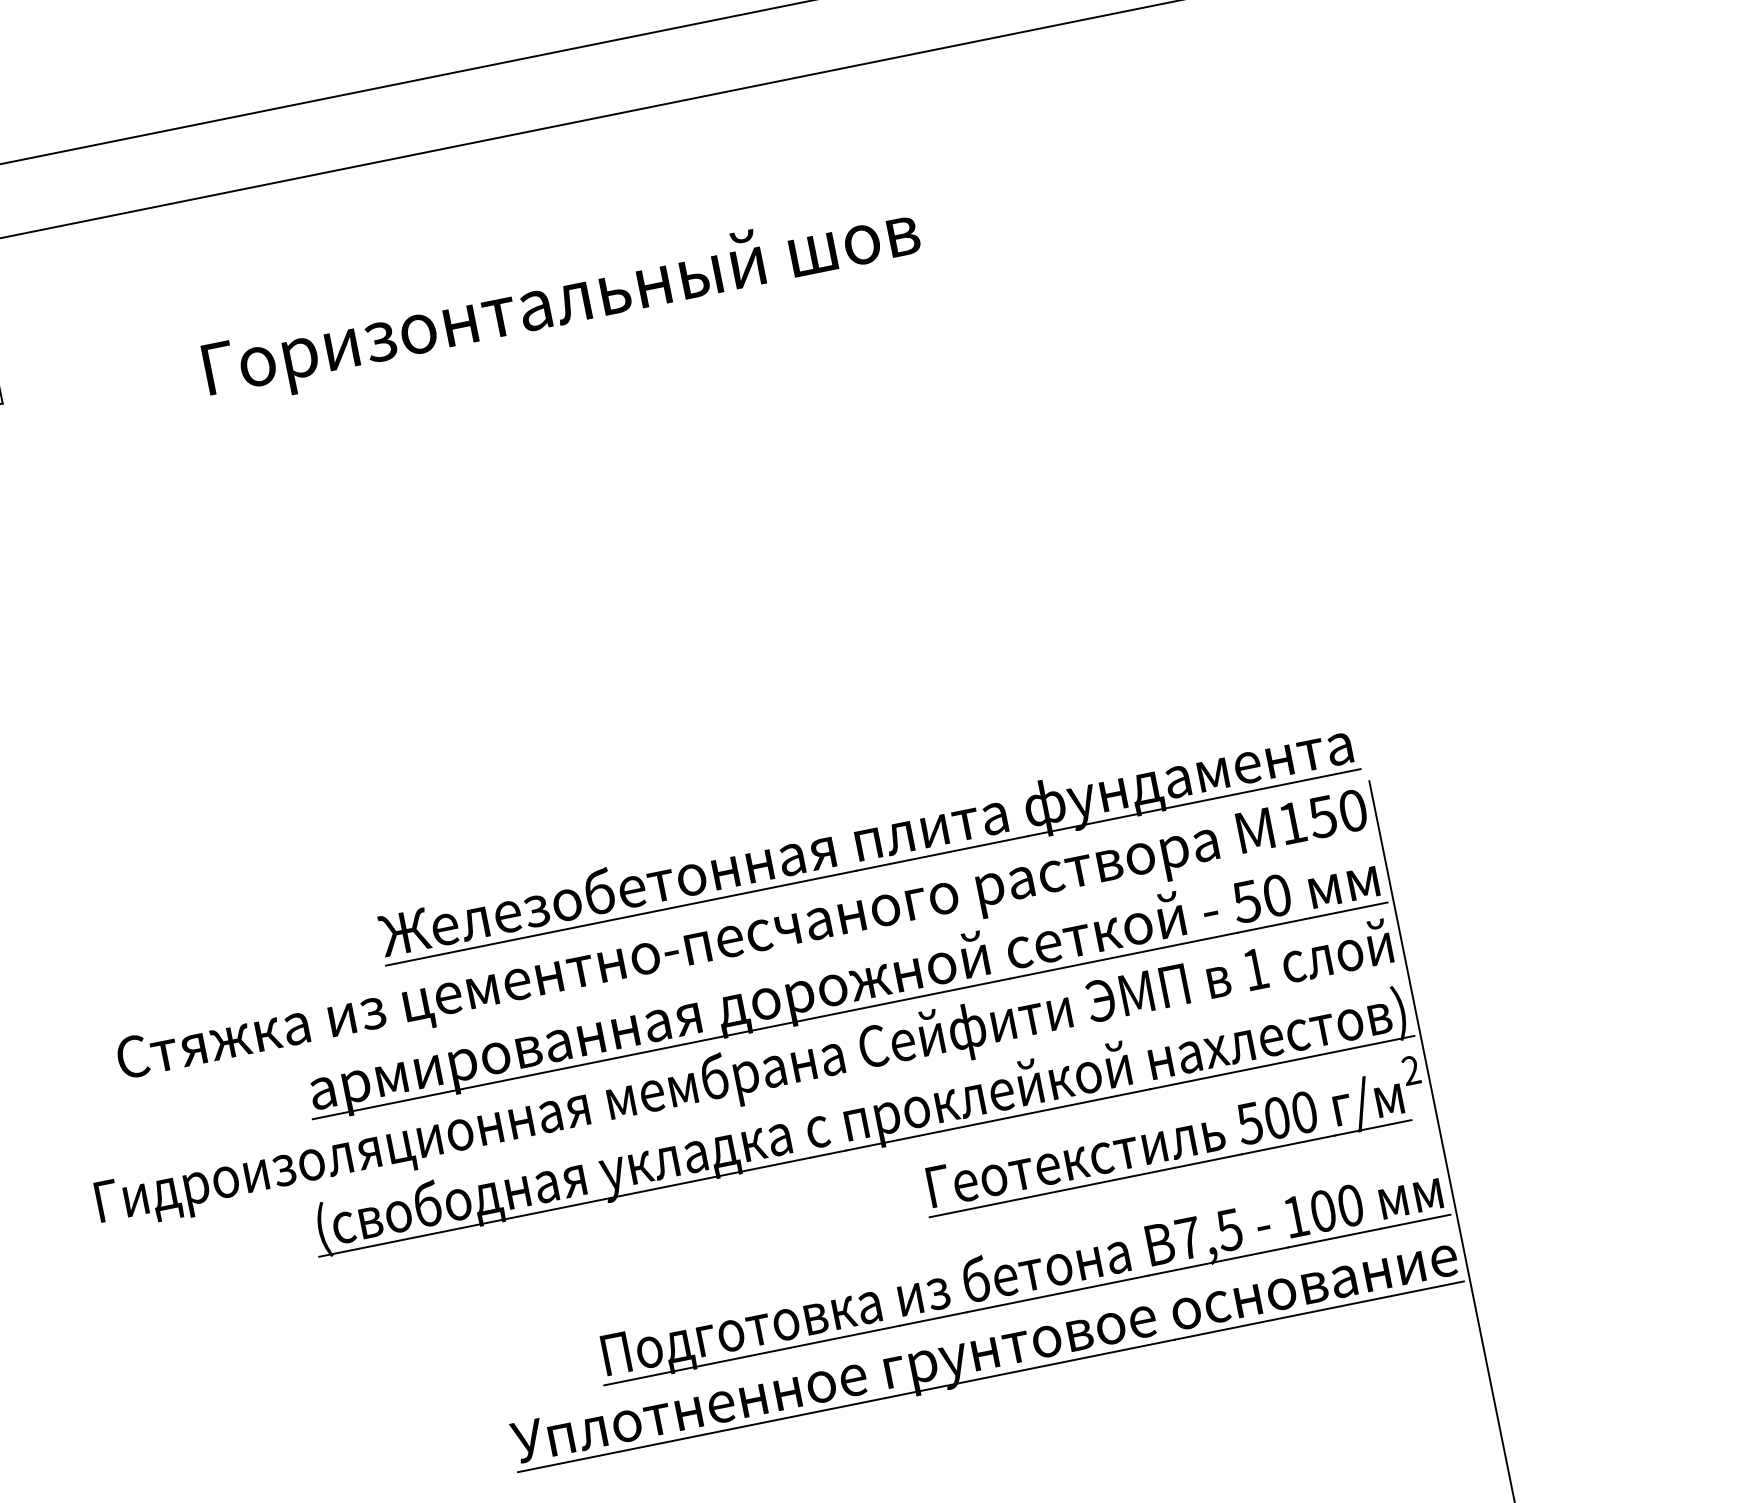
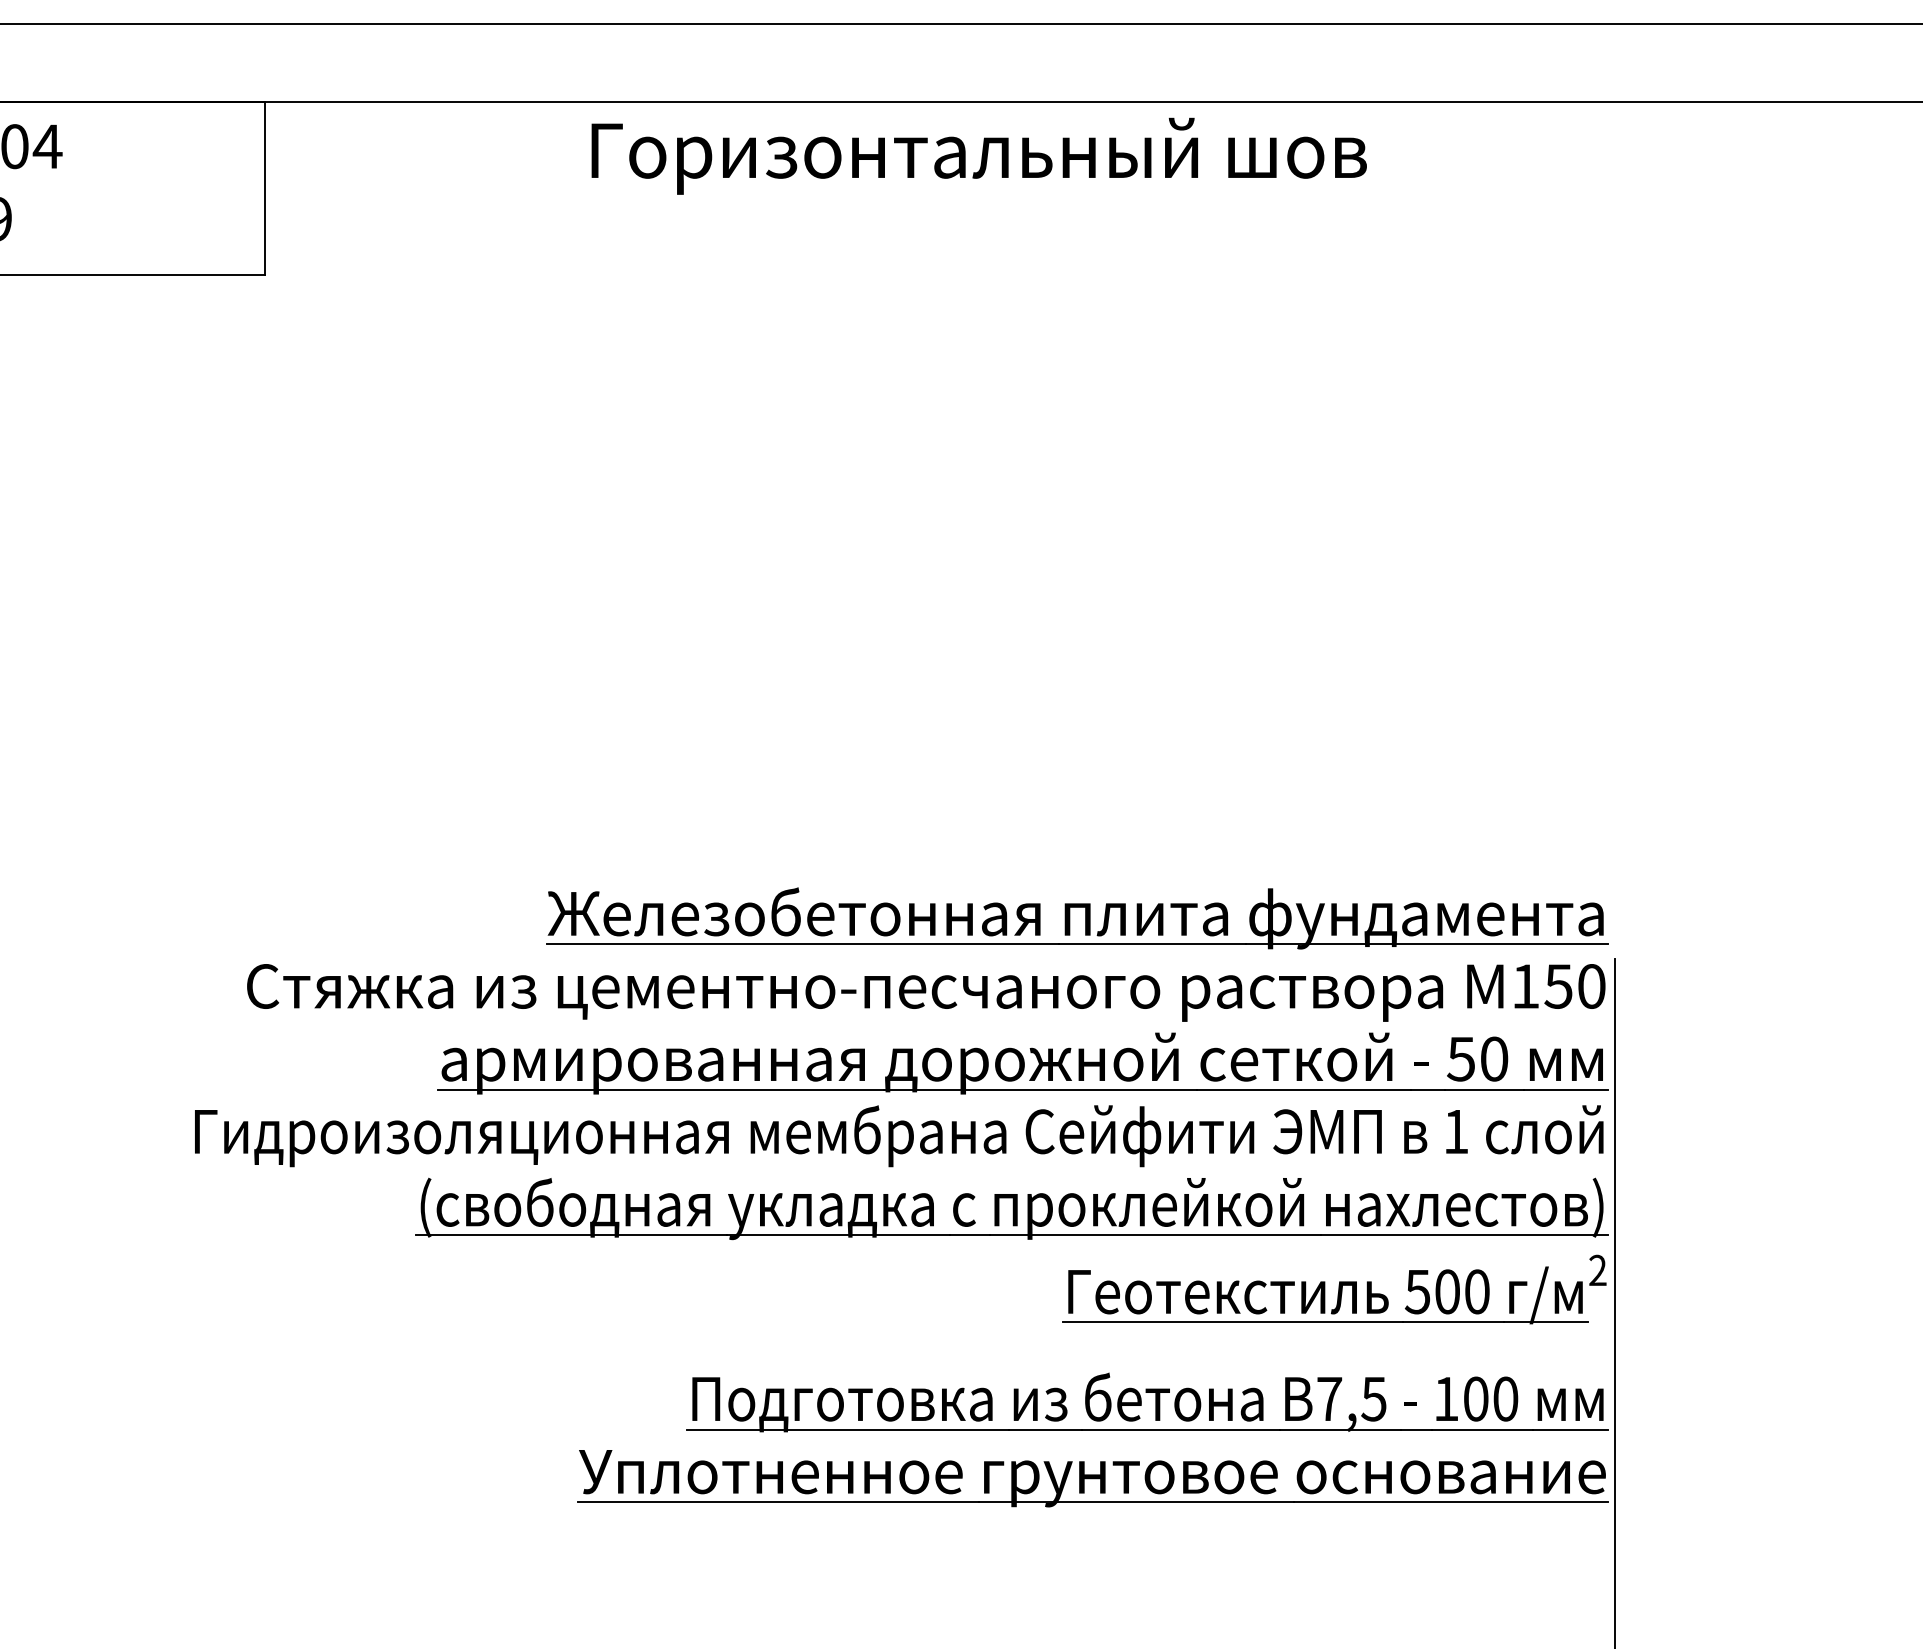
text: (561, 303) -> (978, 155), moved

